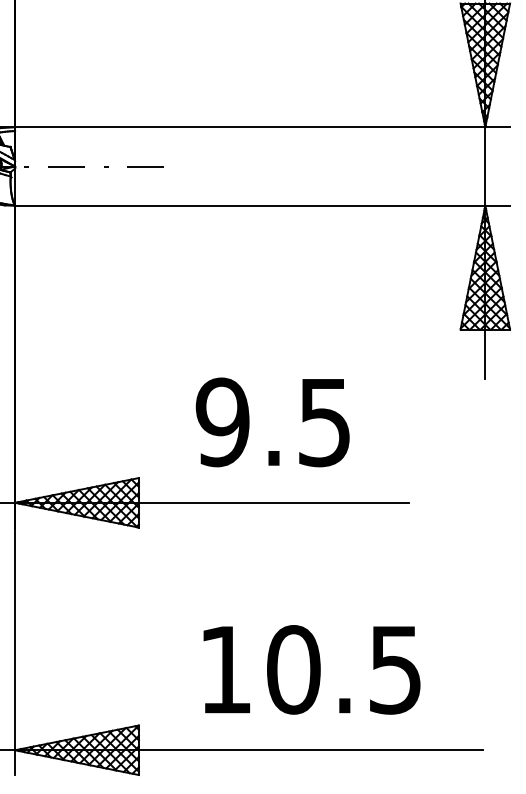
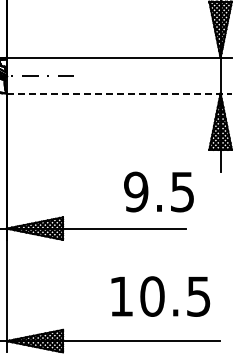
line: (263, 205) -> (119, 93), solid -> dashed
text: (271, 421) -> (158, 191), moved
text: (311, 669) -> (160, 296), moved

